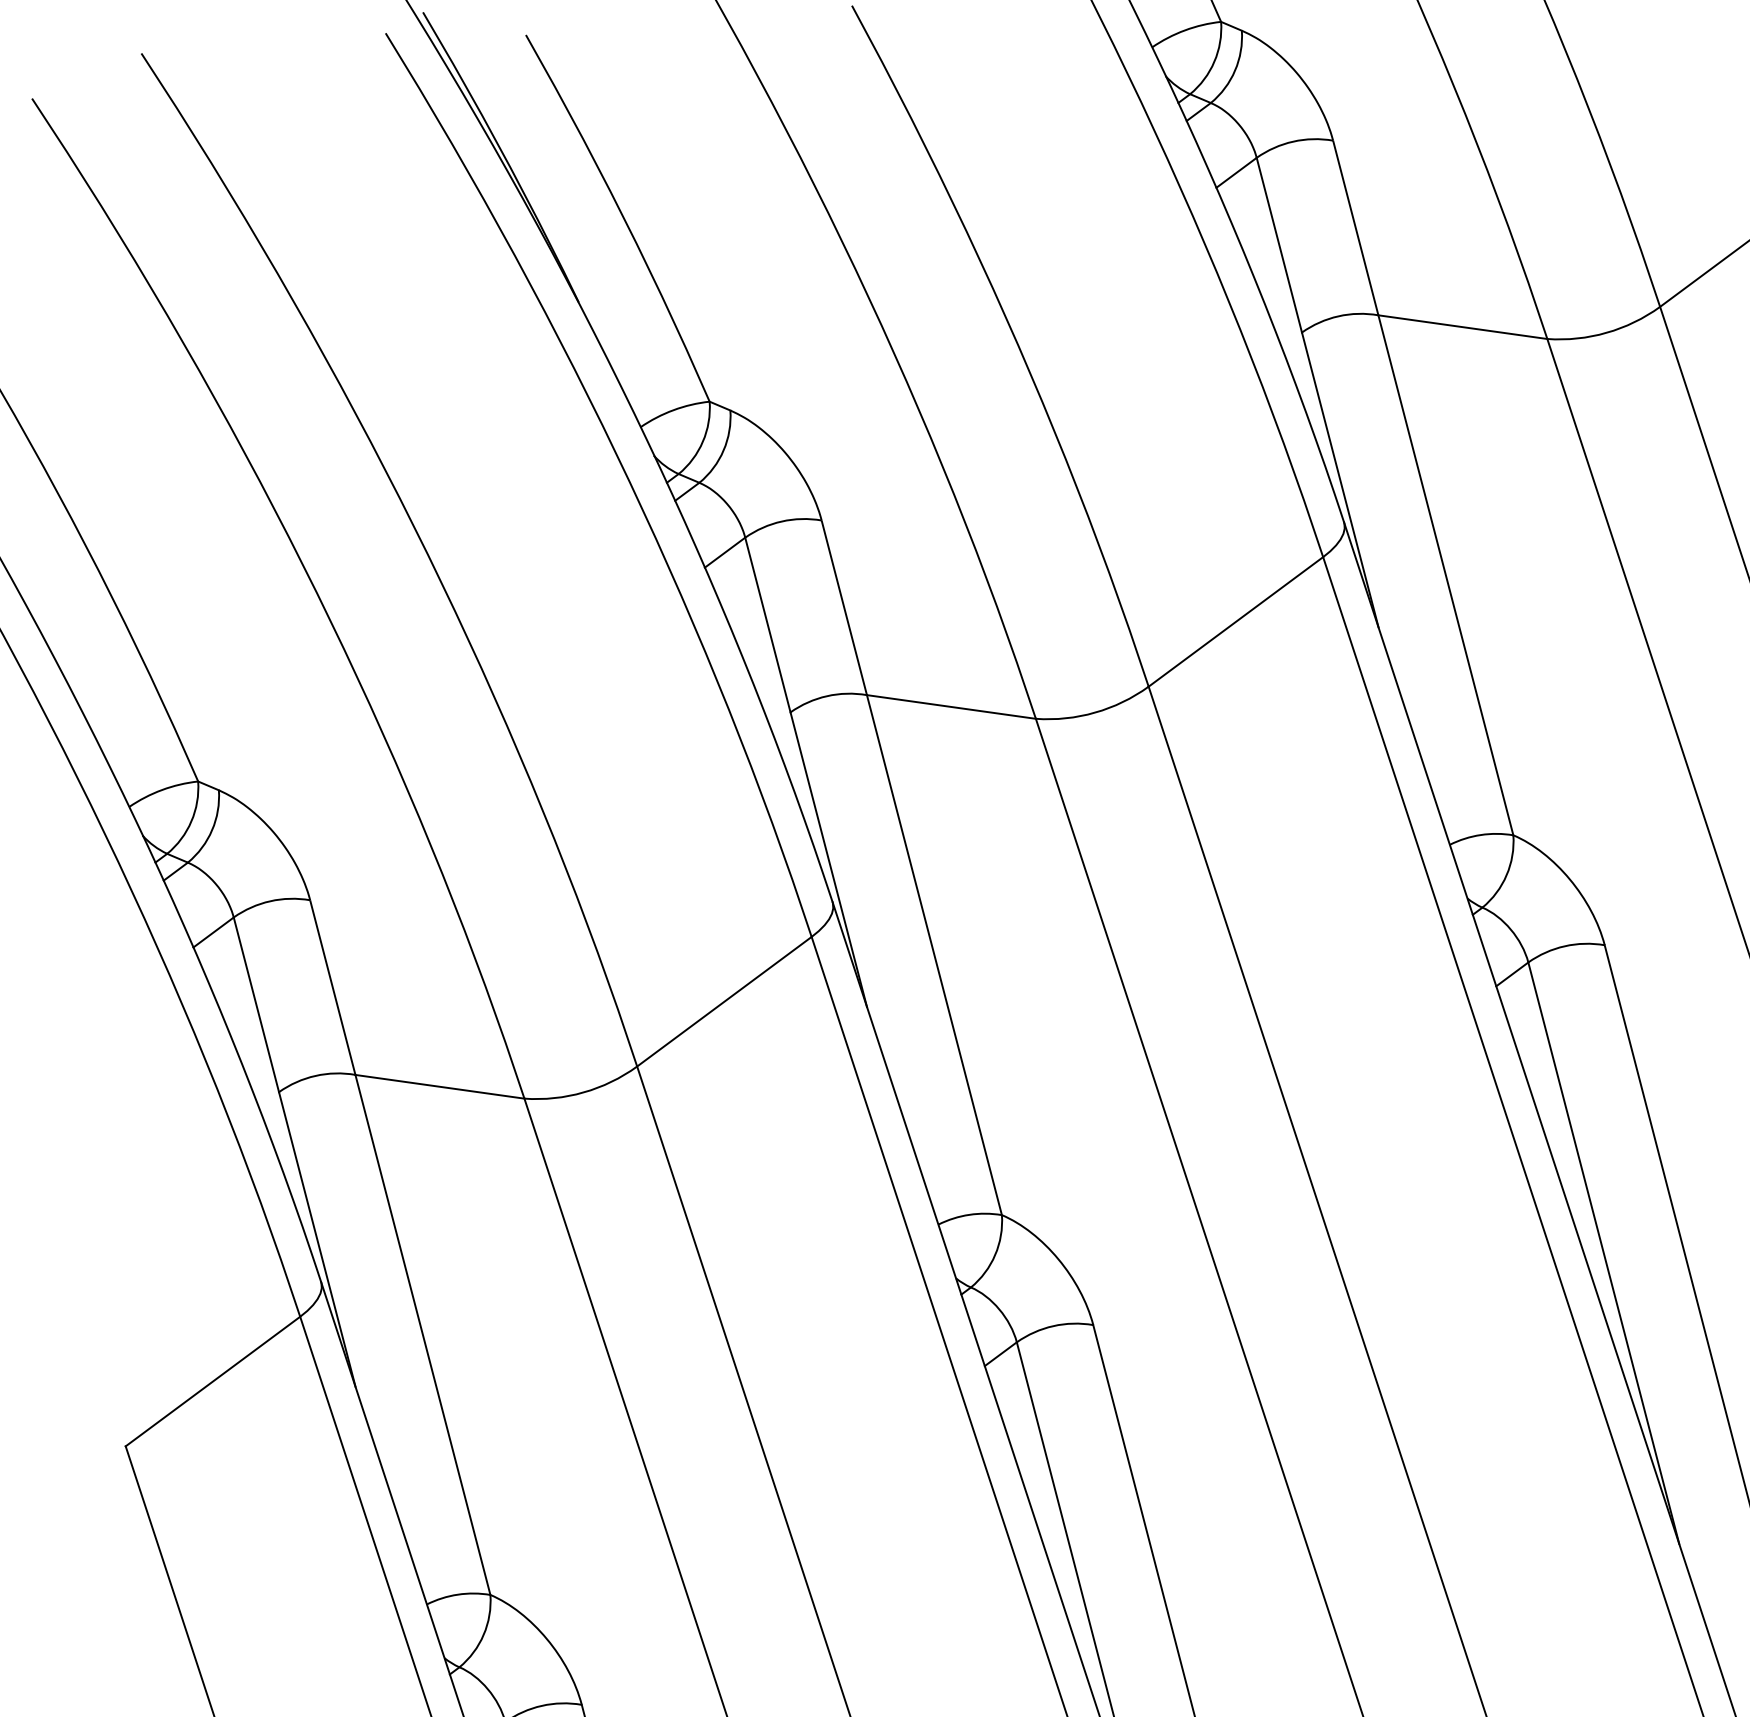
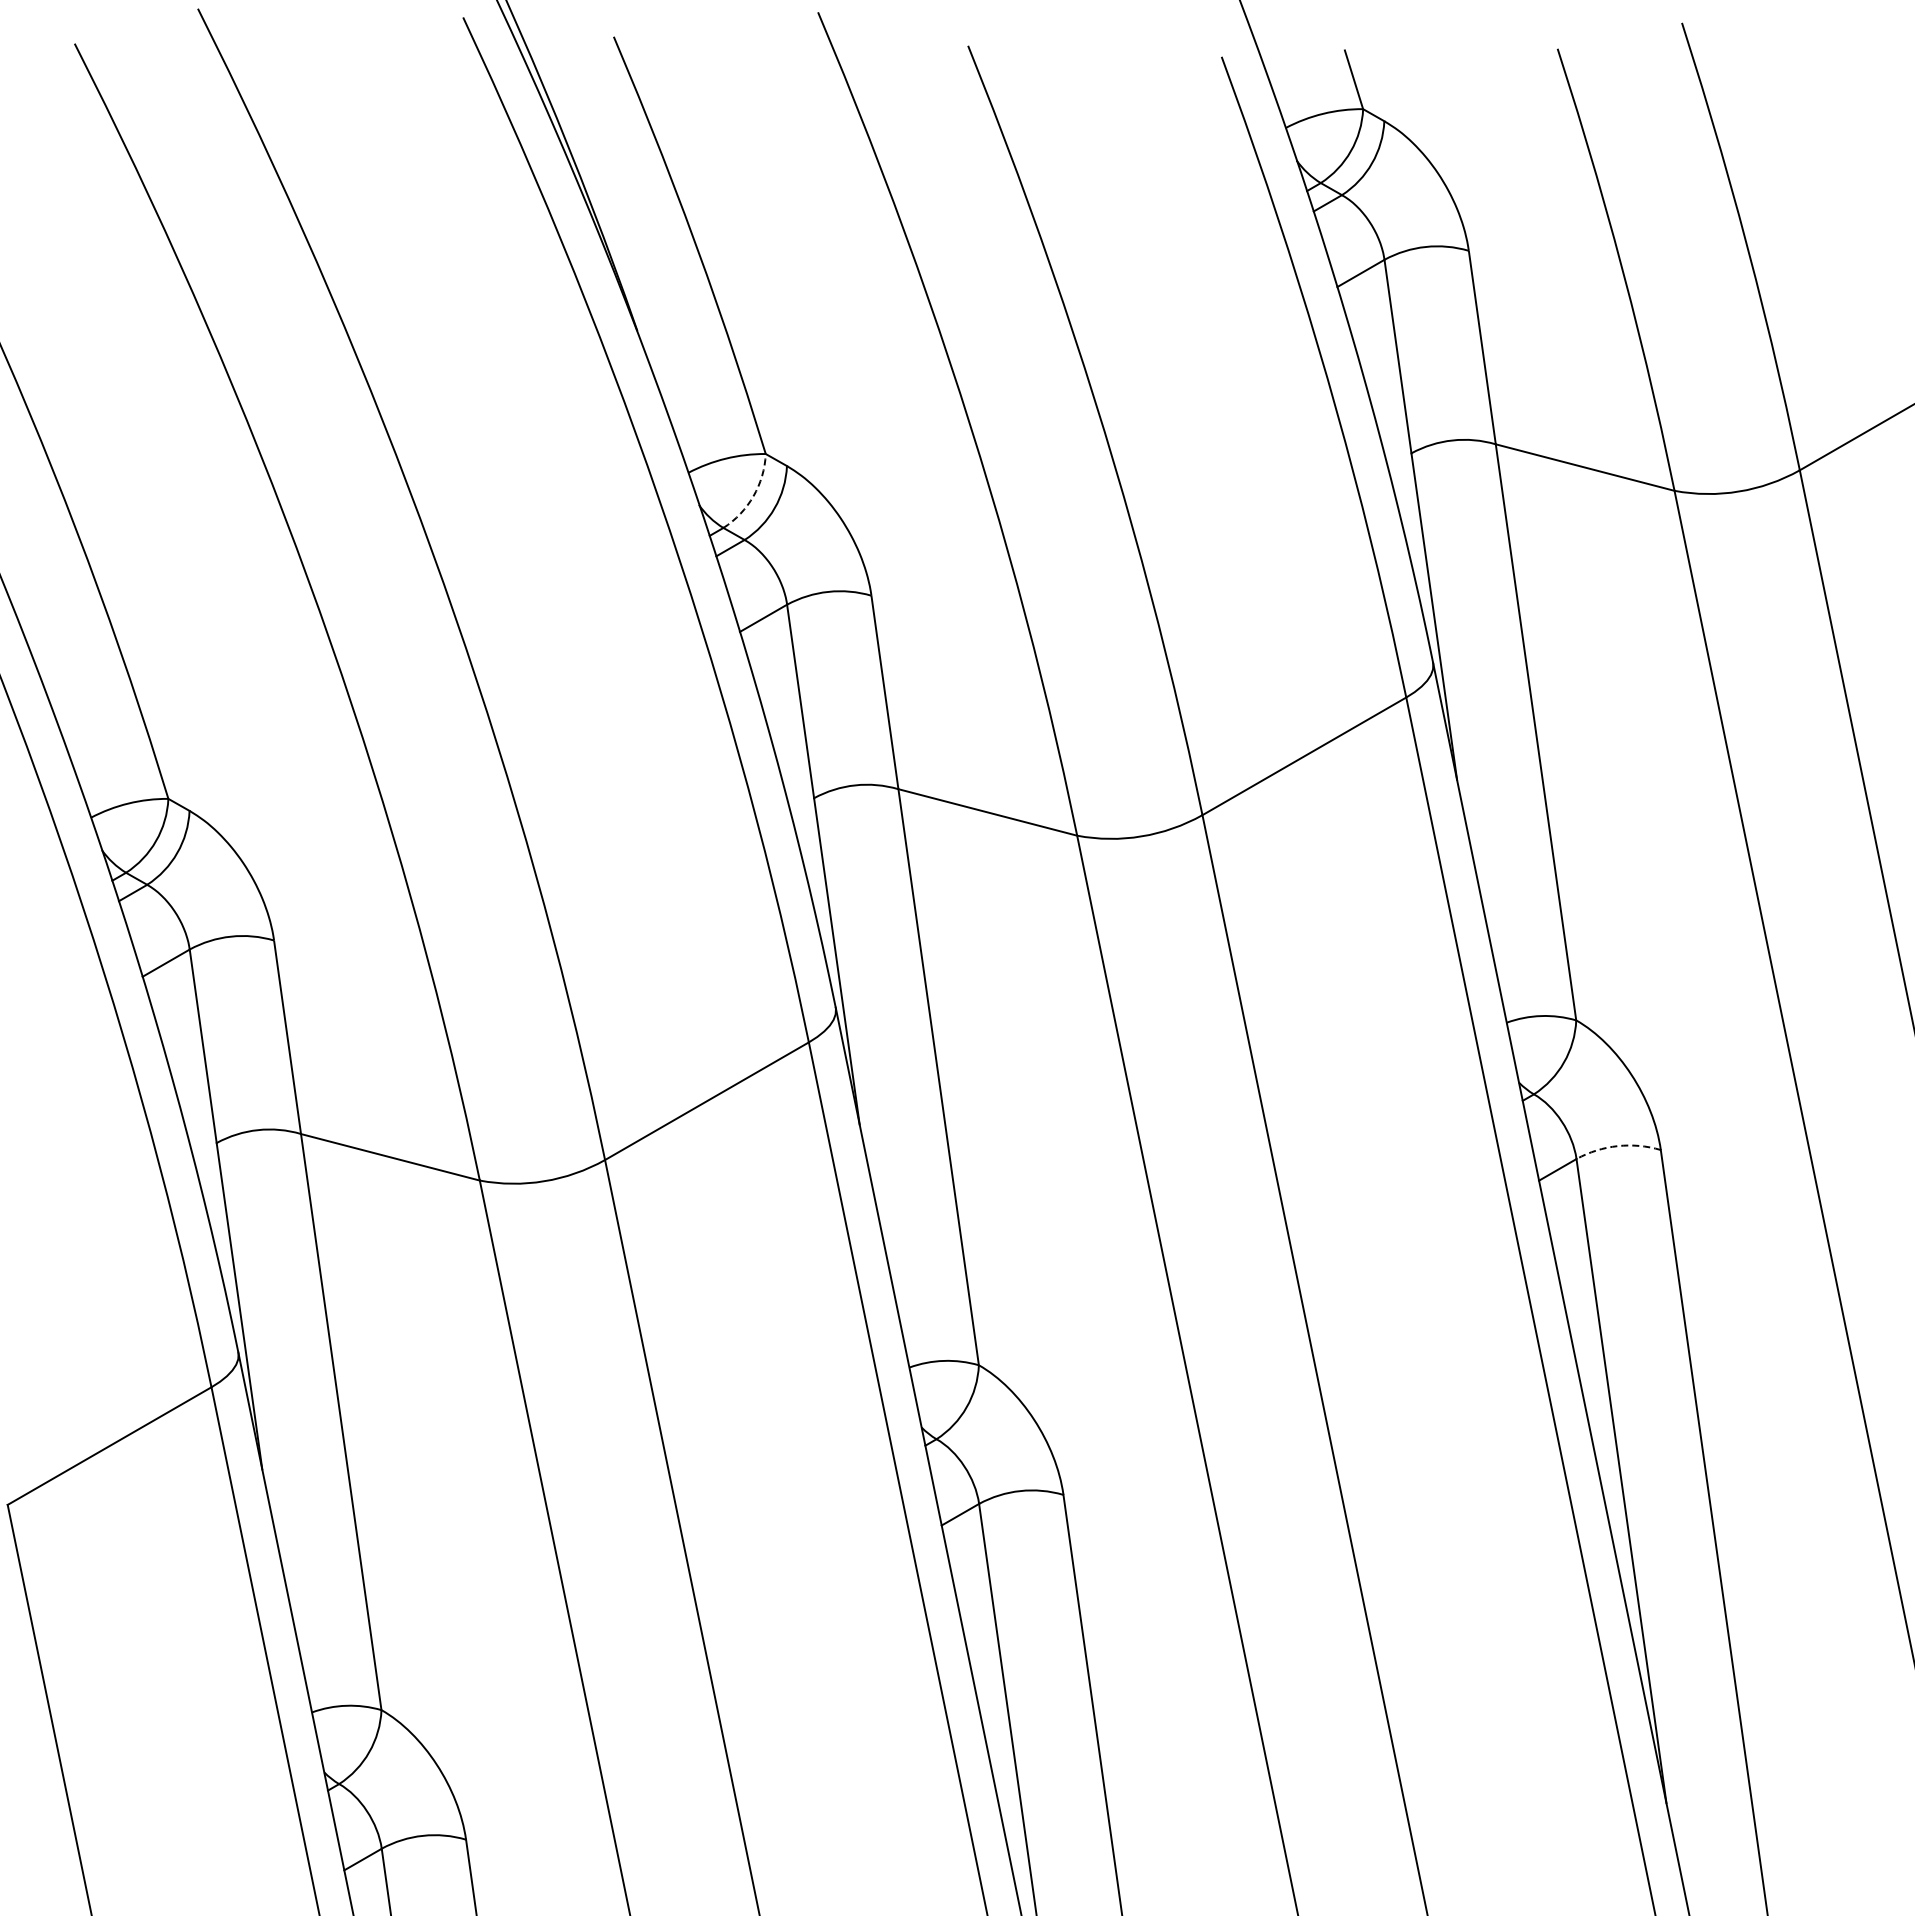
arc: (702, 441) -> (753, 496), solid -> dashed
arc: (1564, 946) -> (1617, 1146), solid -> dashed

